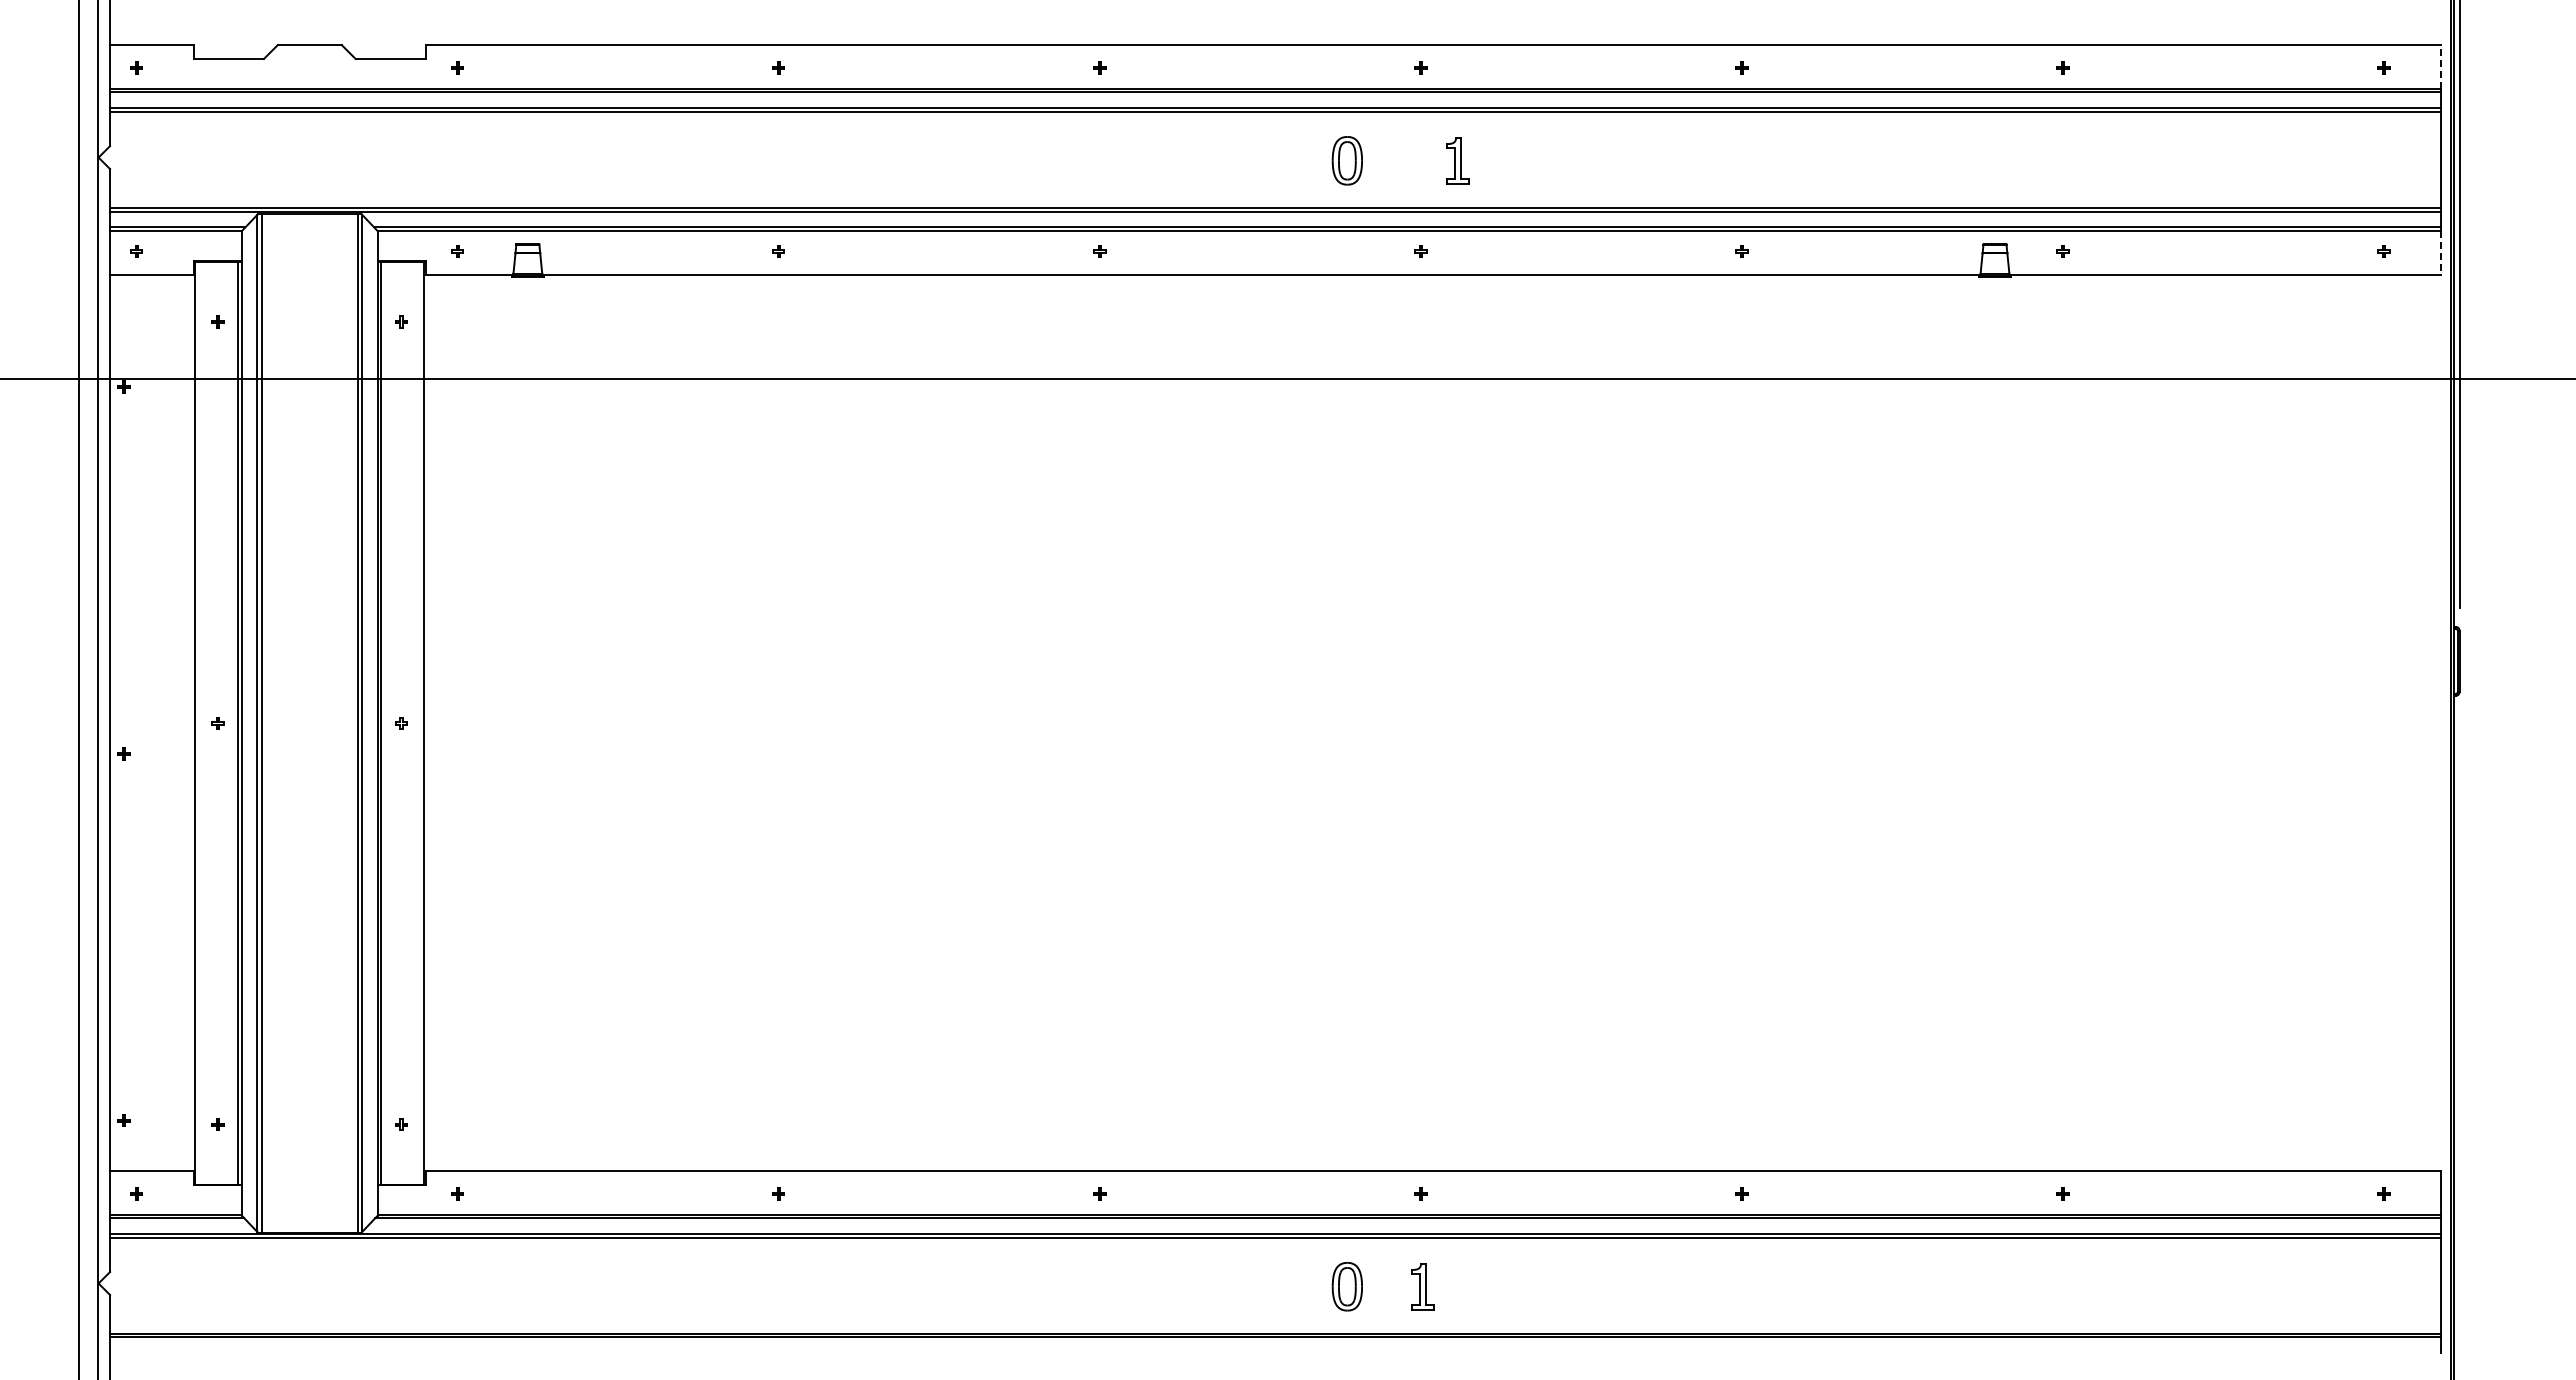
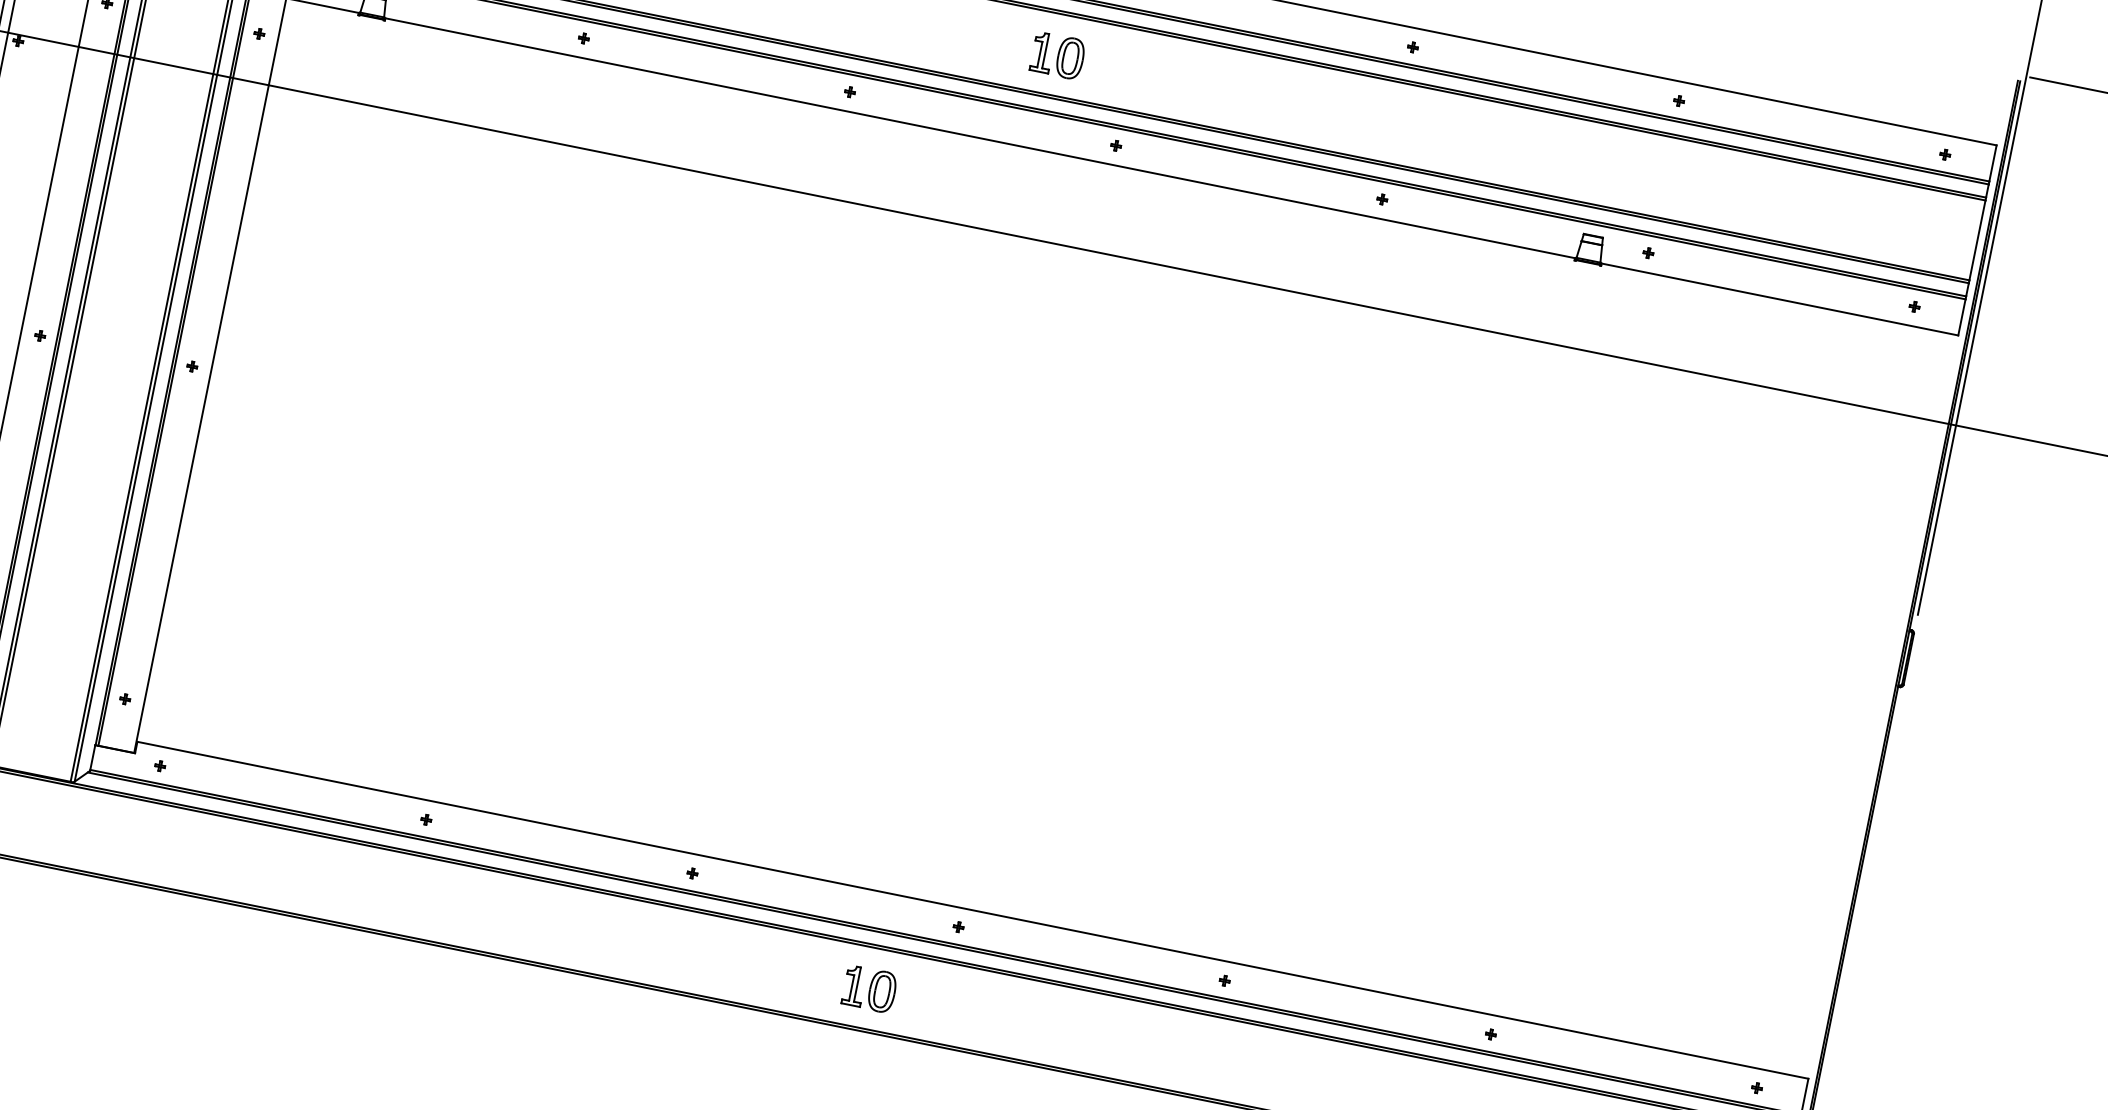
line: (2441, 67) -> (1993, 163), dashed -> solid
part: (1457, 160) -> (1042, 52), moved
line: (2441, 252) -> (1962, 317), dashed -> solid
part: (1422, 1286) -> (854, 985), moved

